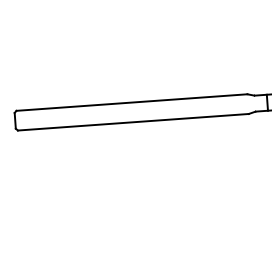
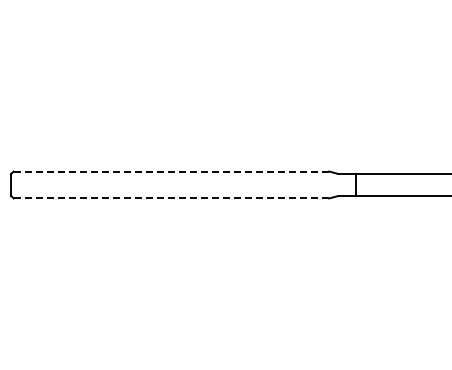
line: (132, 102) -> (171, 171), solid -> dashed
line: (133, 122) -> (171, 198), solid -> dashed

